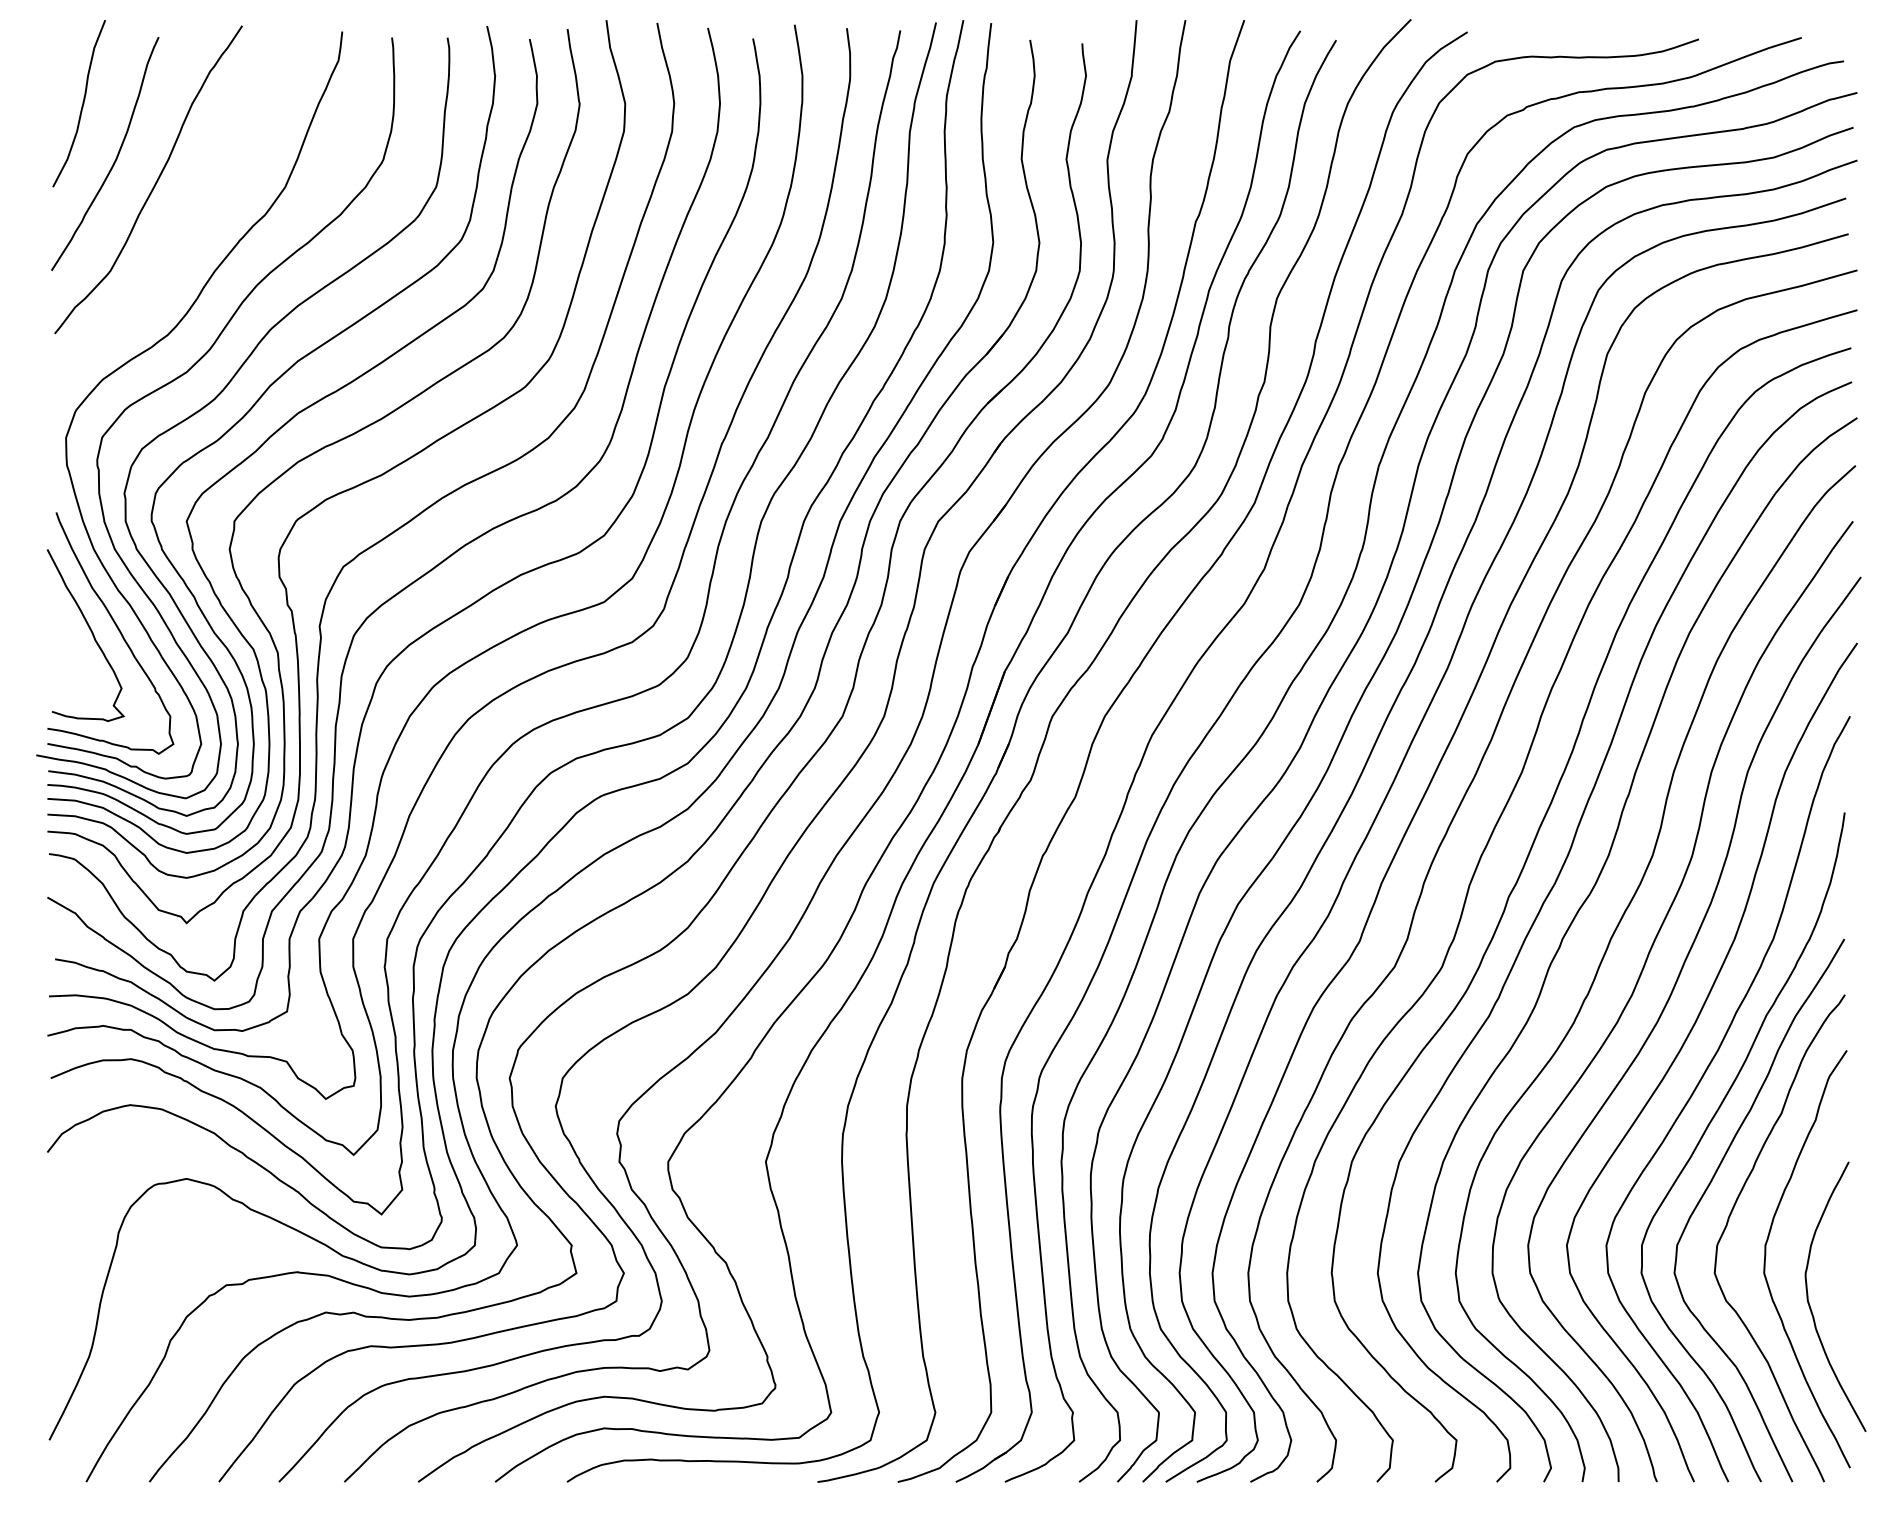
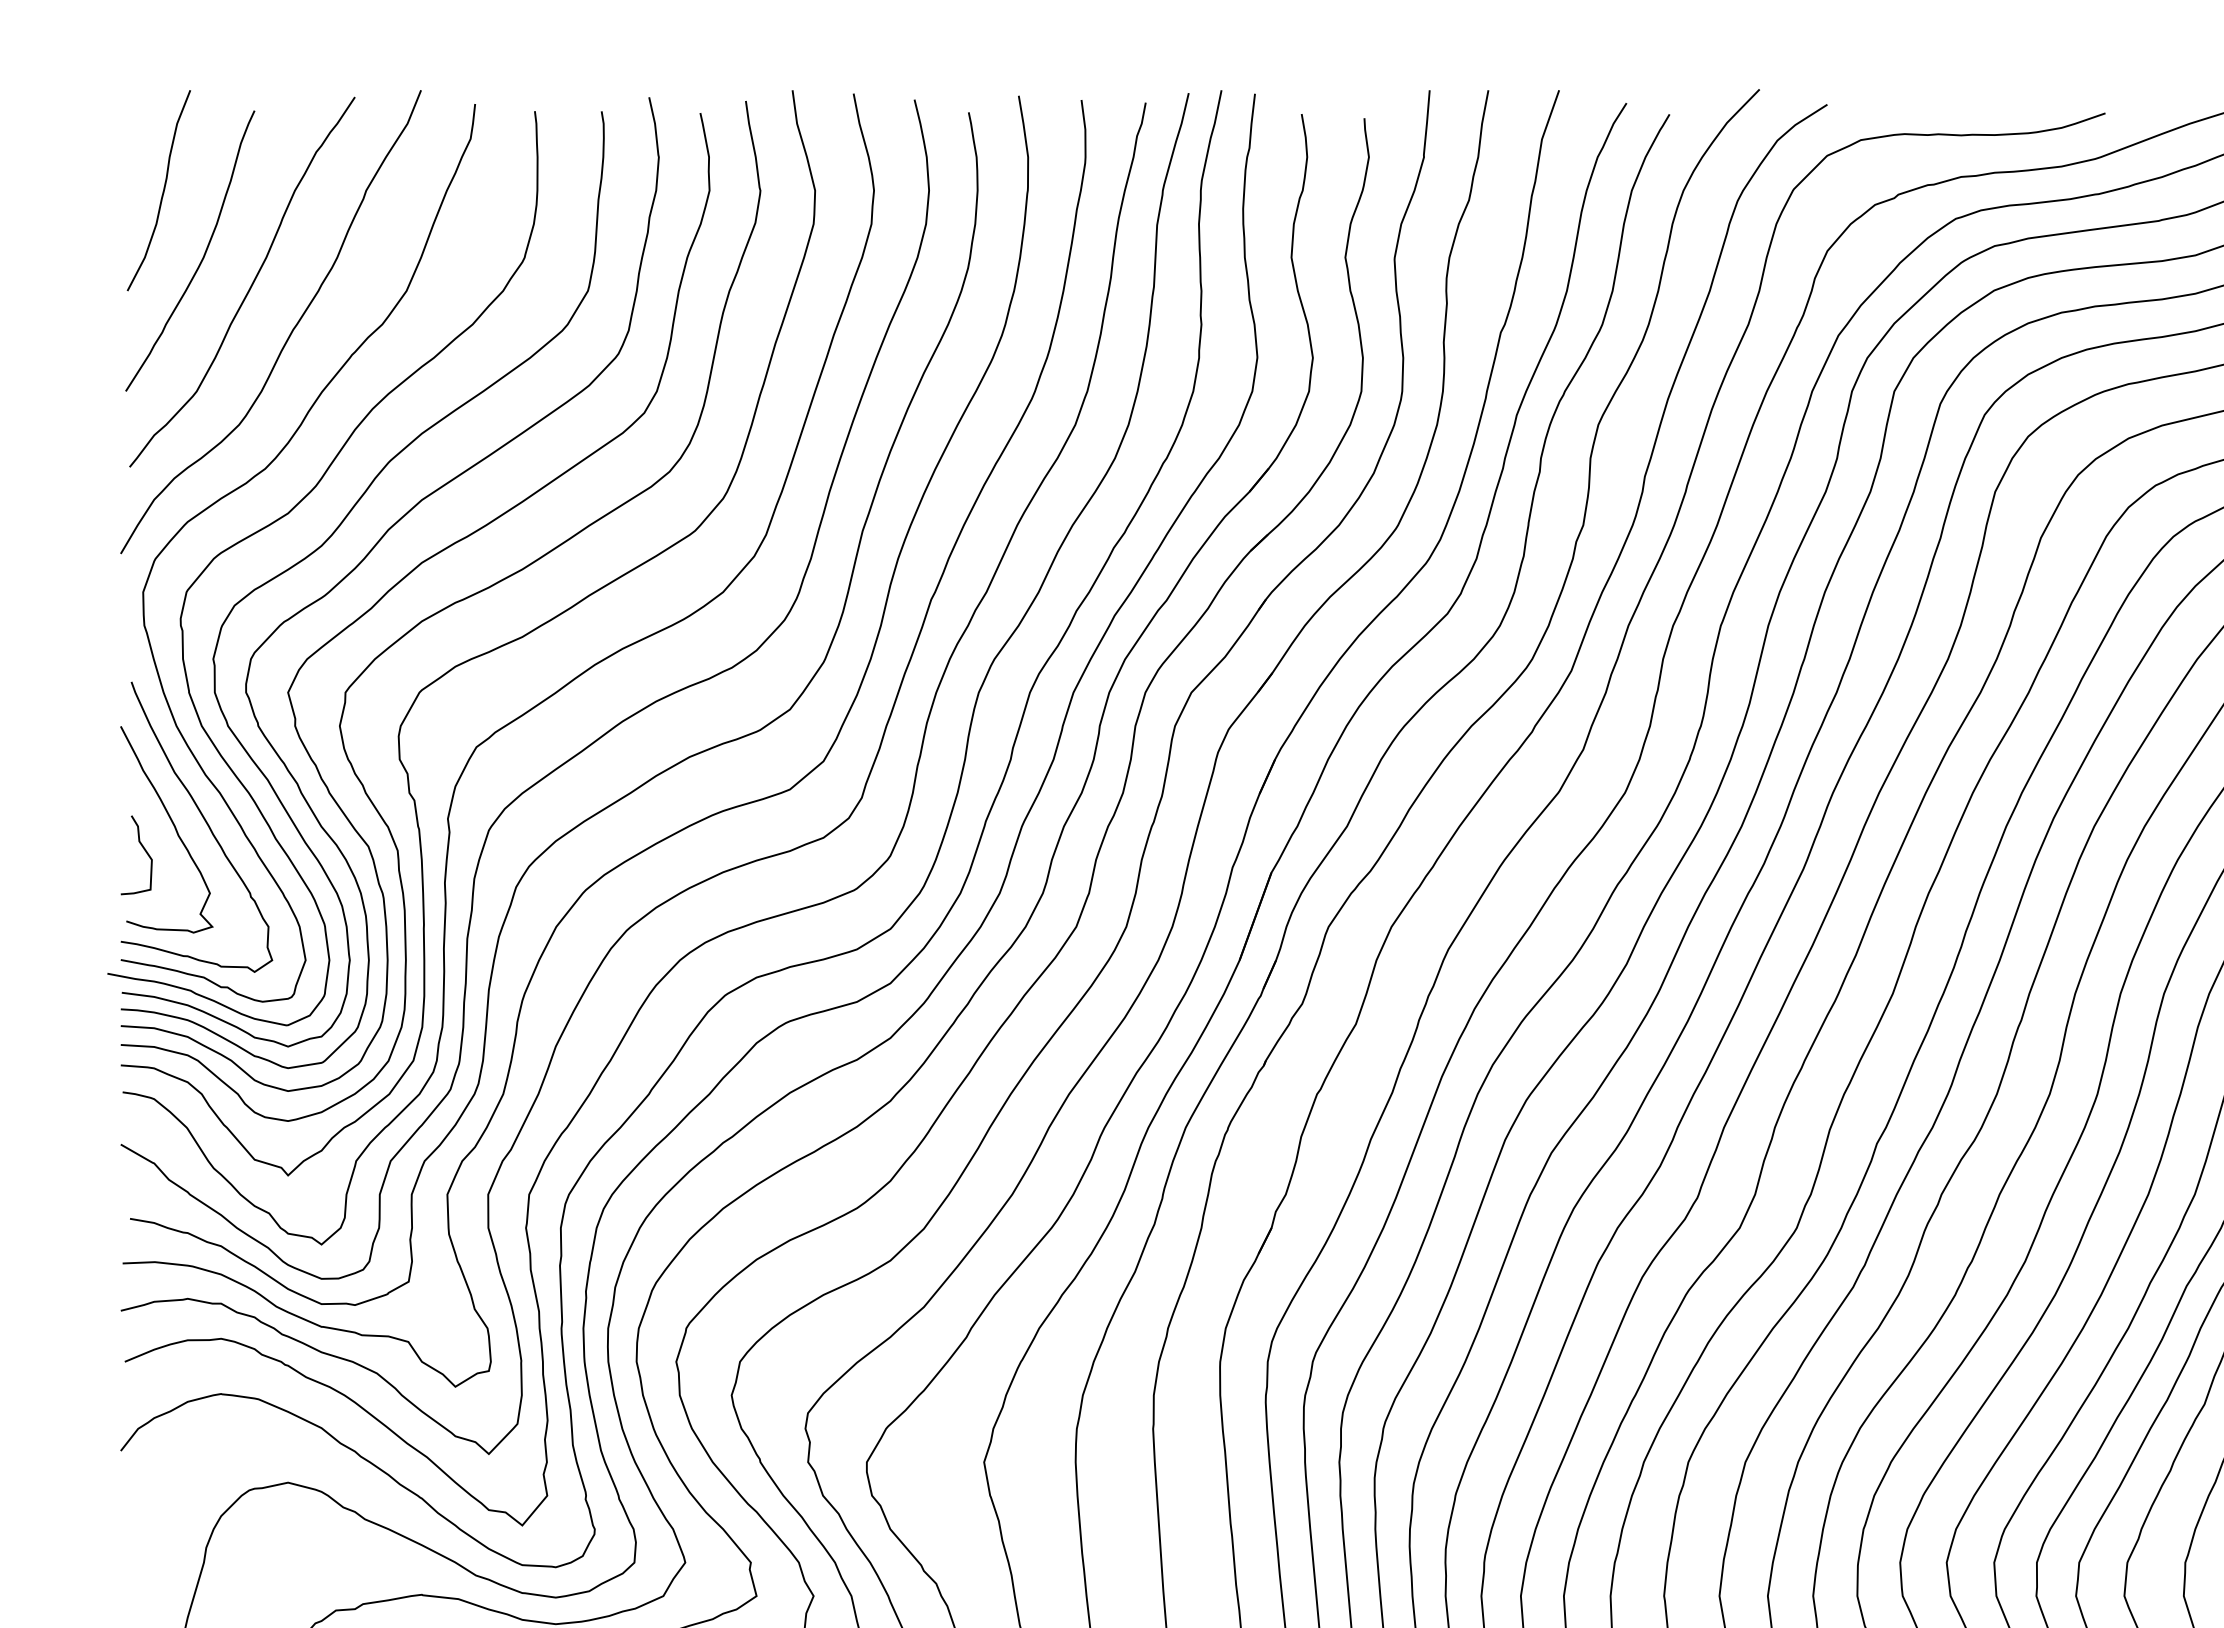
curve: (188, 221) -> (290, 332), added
curve: (66, 652) -> (143, 850), added

